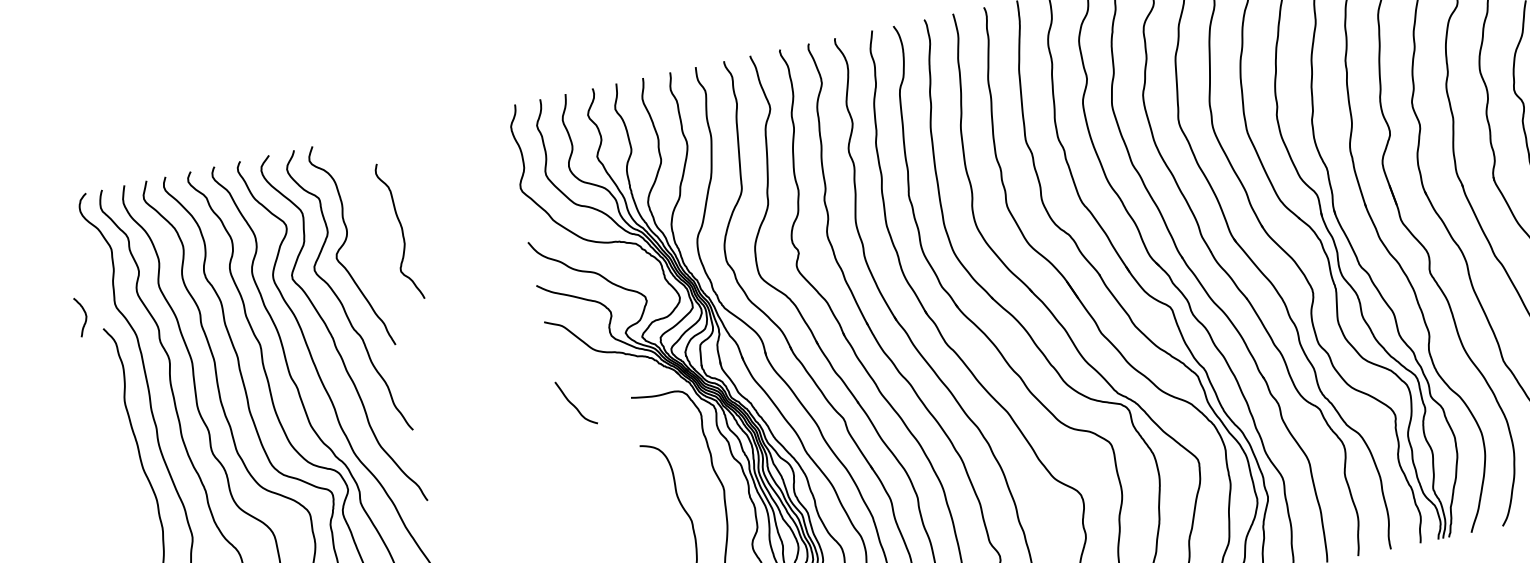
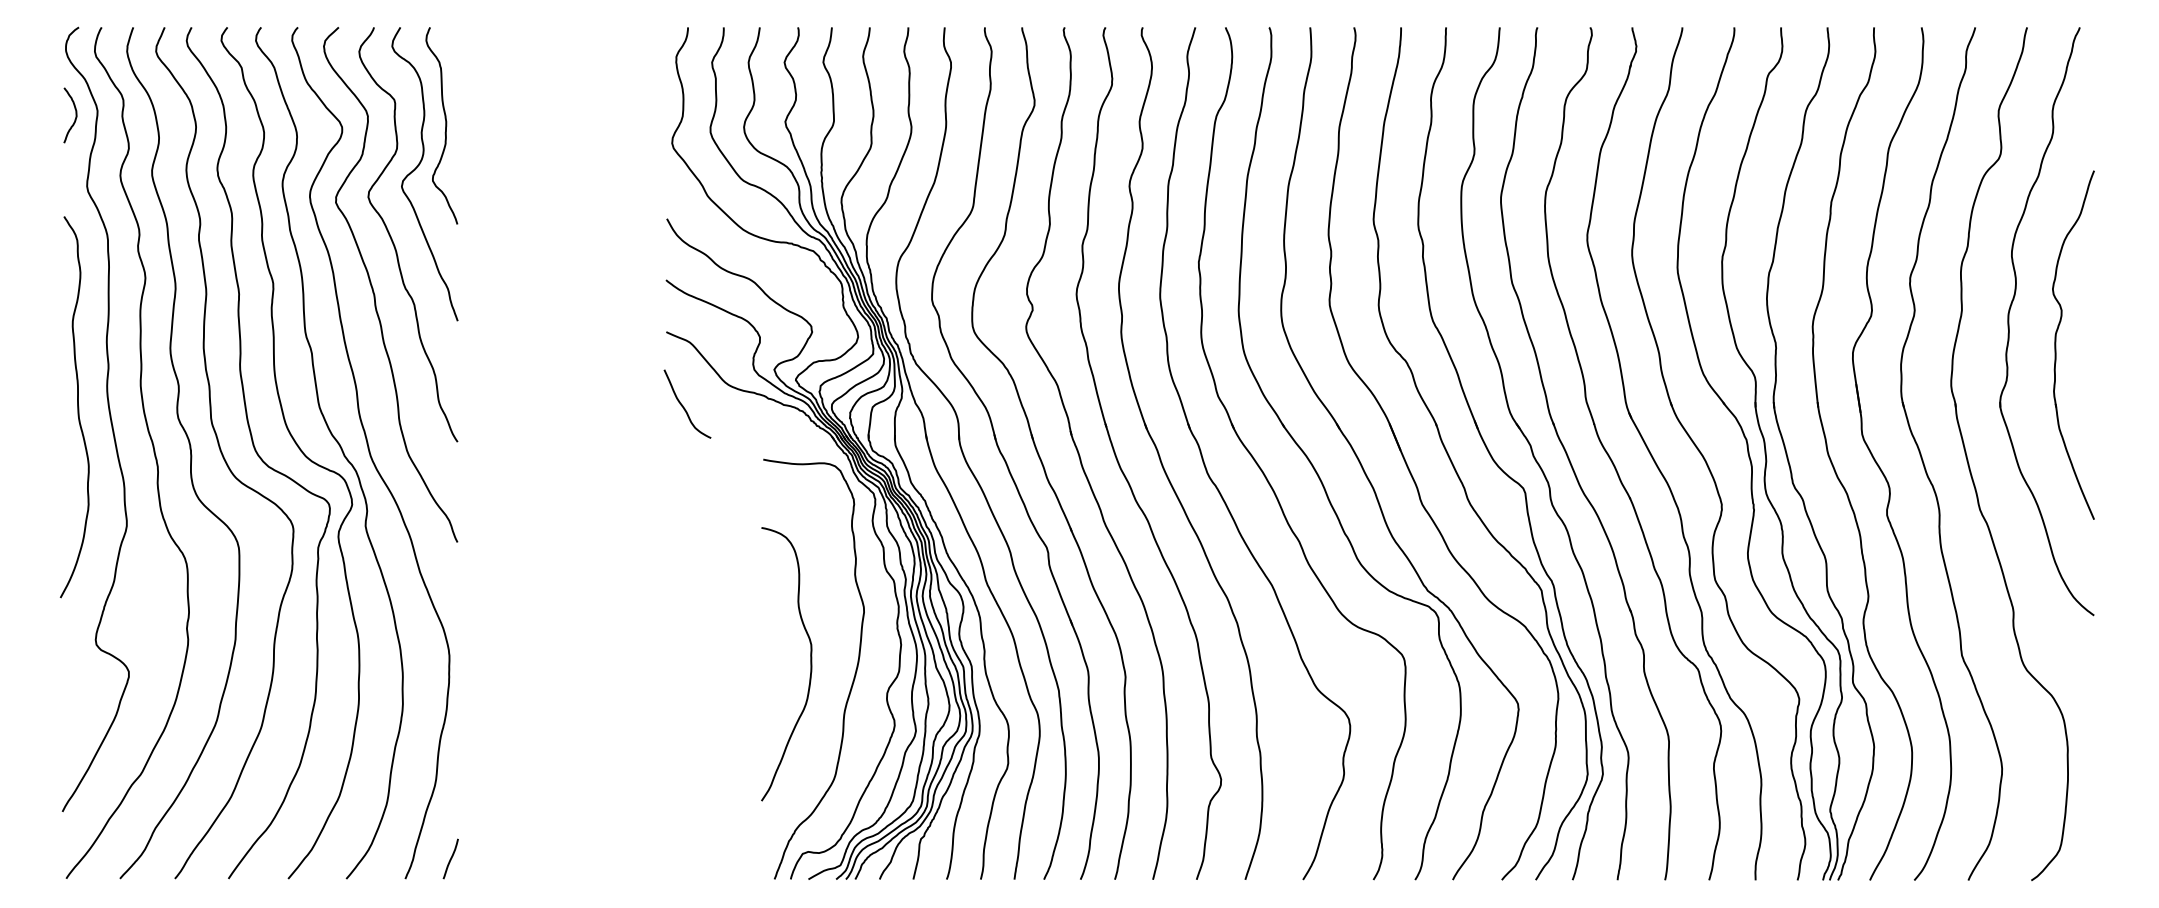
curve: (401, 230) -> (445, 125), moved
curve: (85, 316) -> (75, 115), moved
curve: (573, 404) -> (683, 405), moved

